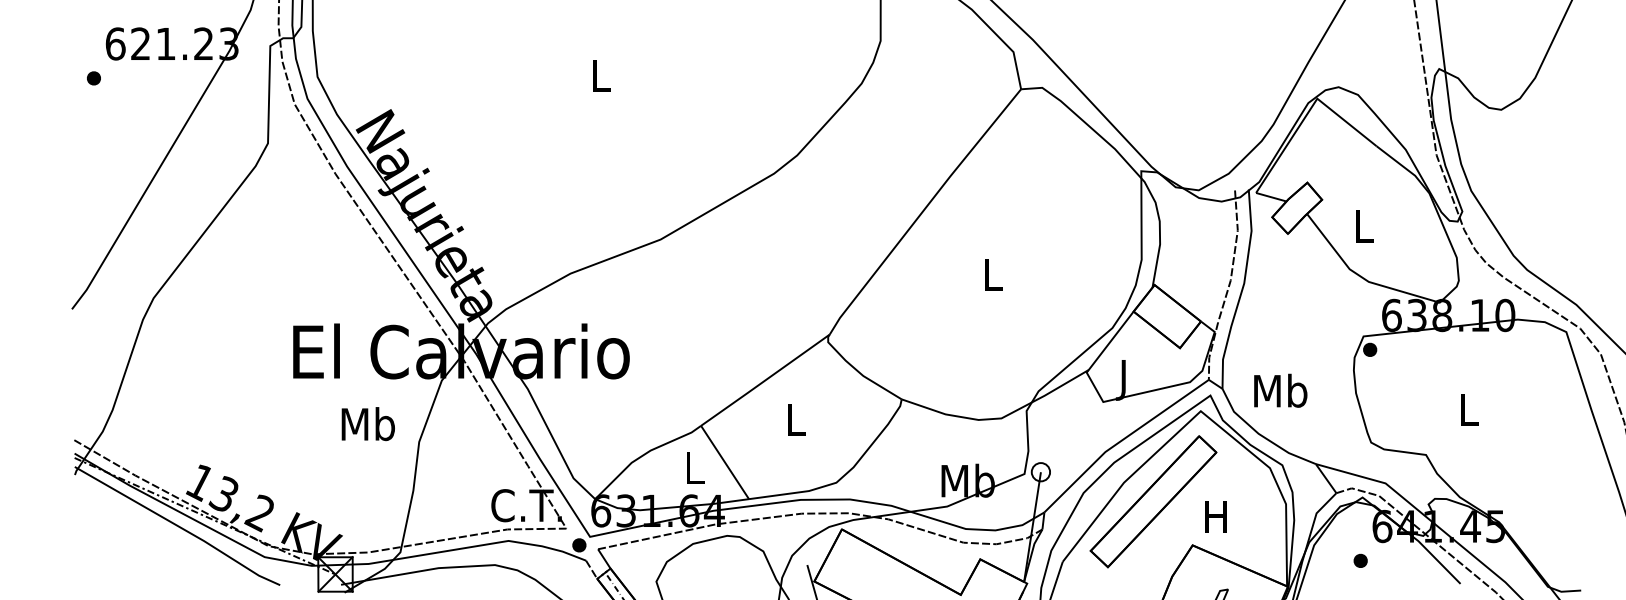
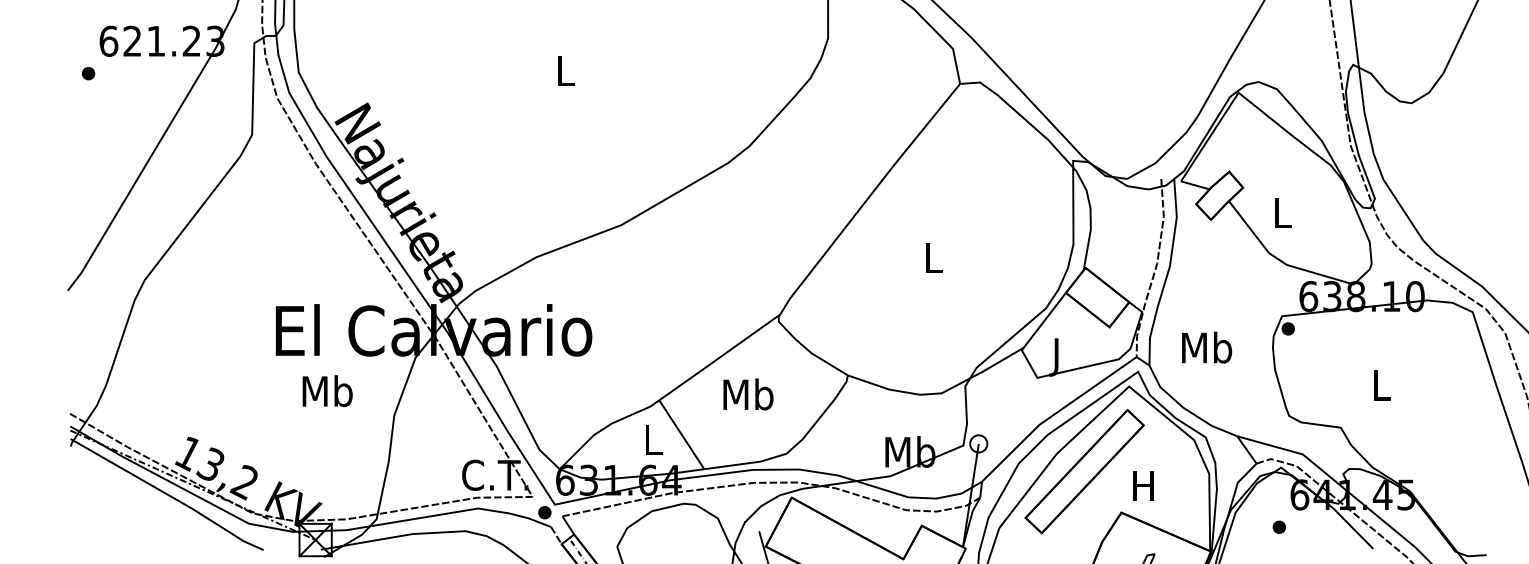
text: (1280, 390) -> (1206, 347), moved
text: (795, 419) -> (748, 394), L -> Mb
text: (367, 424) -> (326, 391), moved

